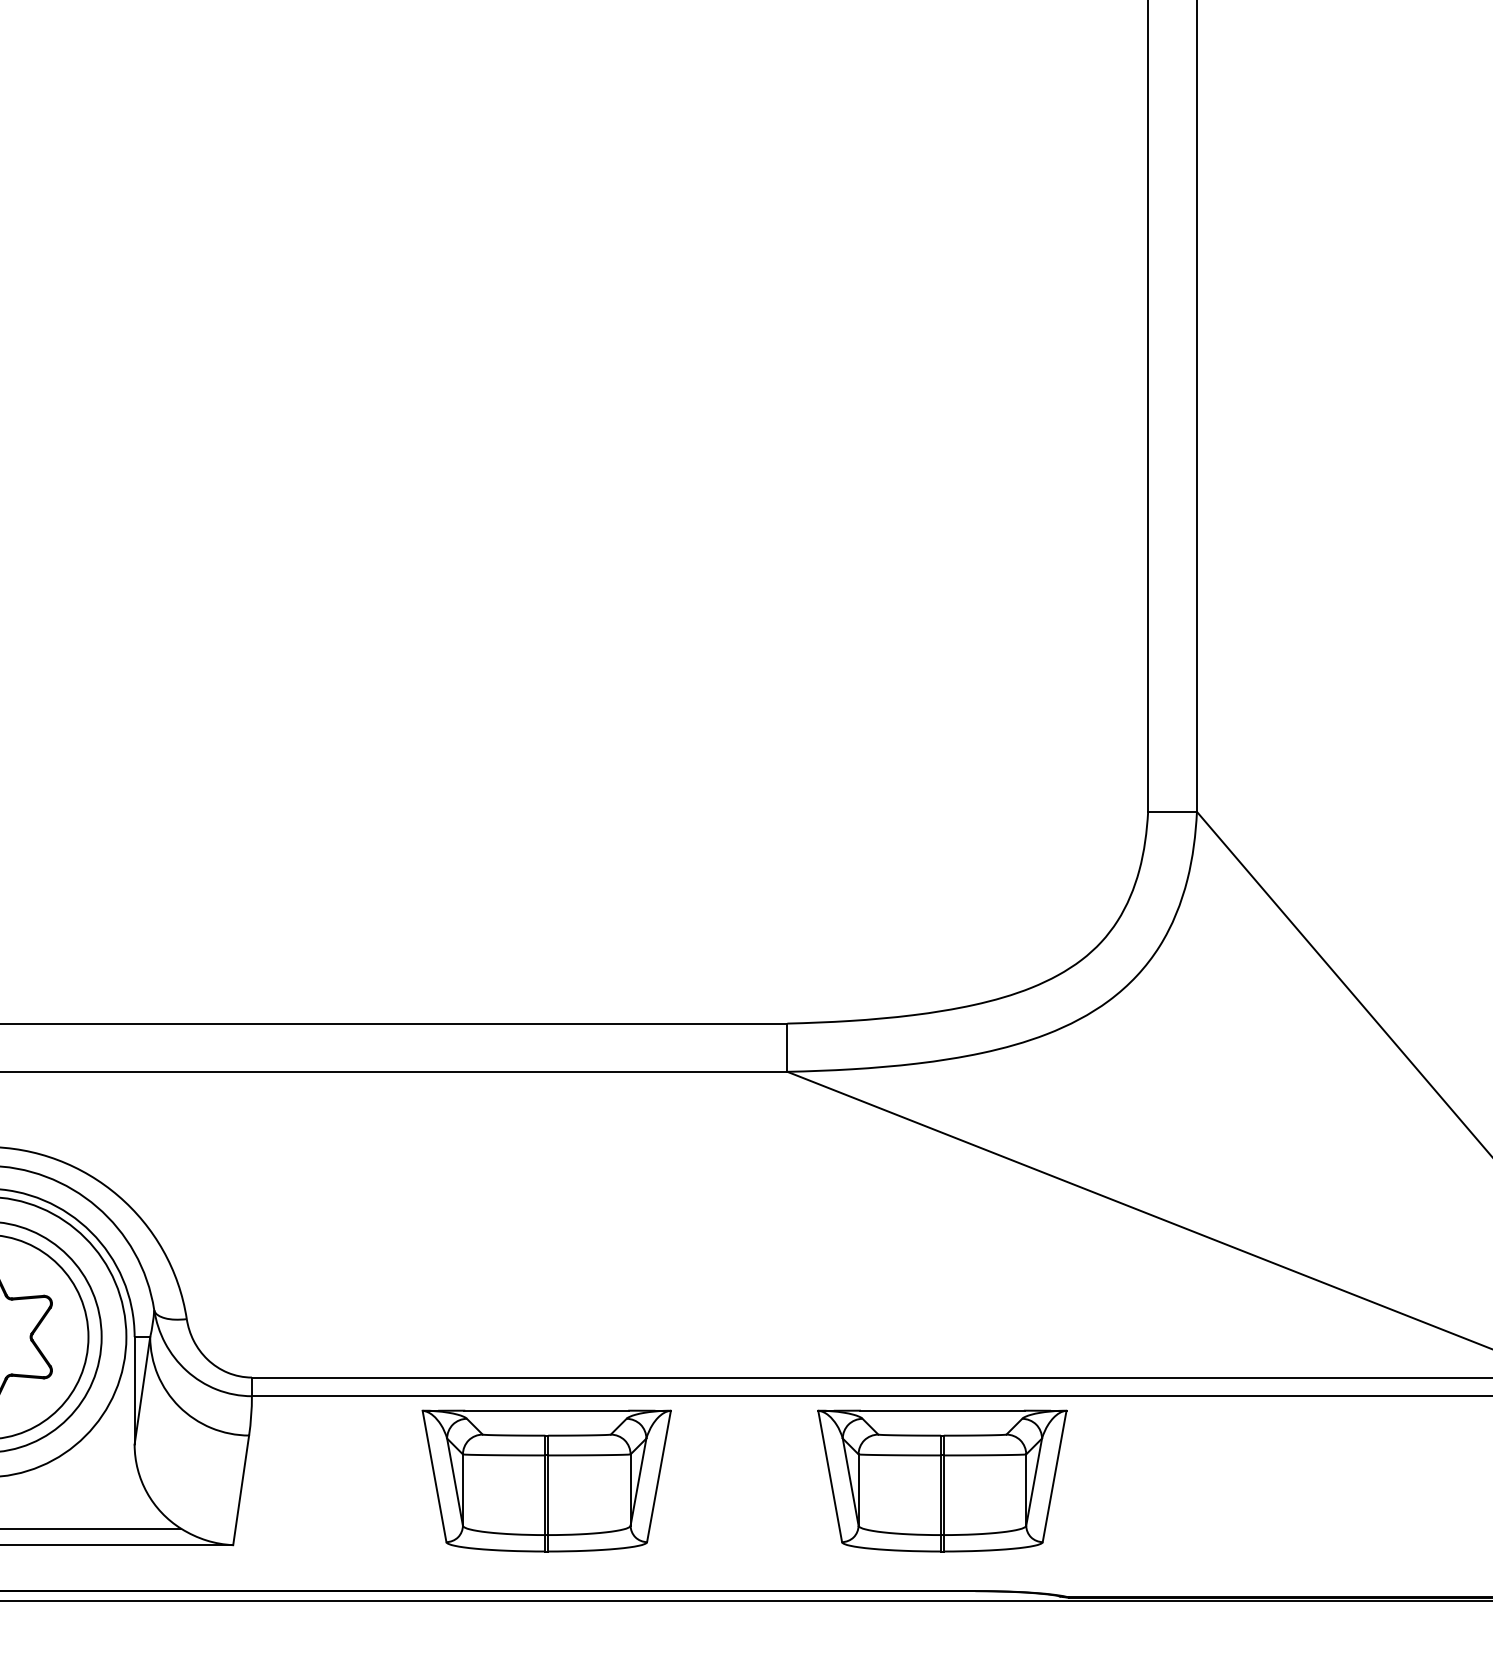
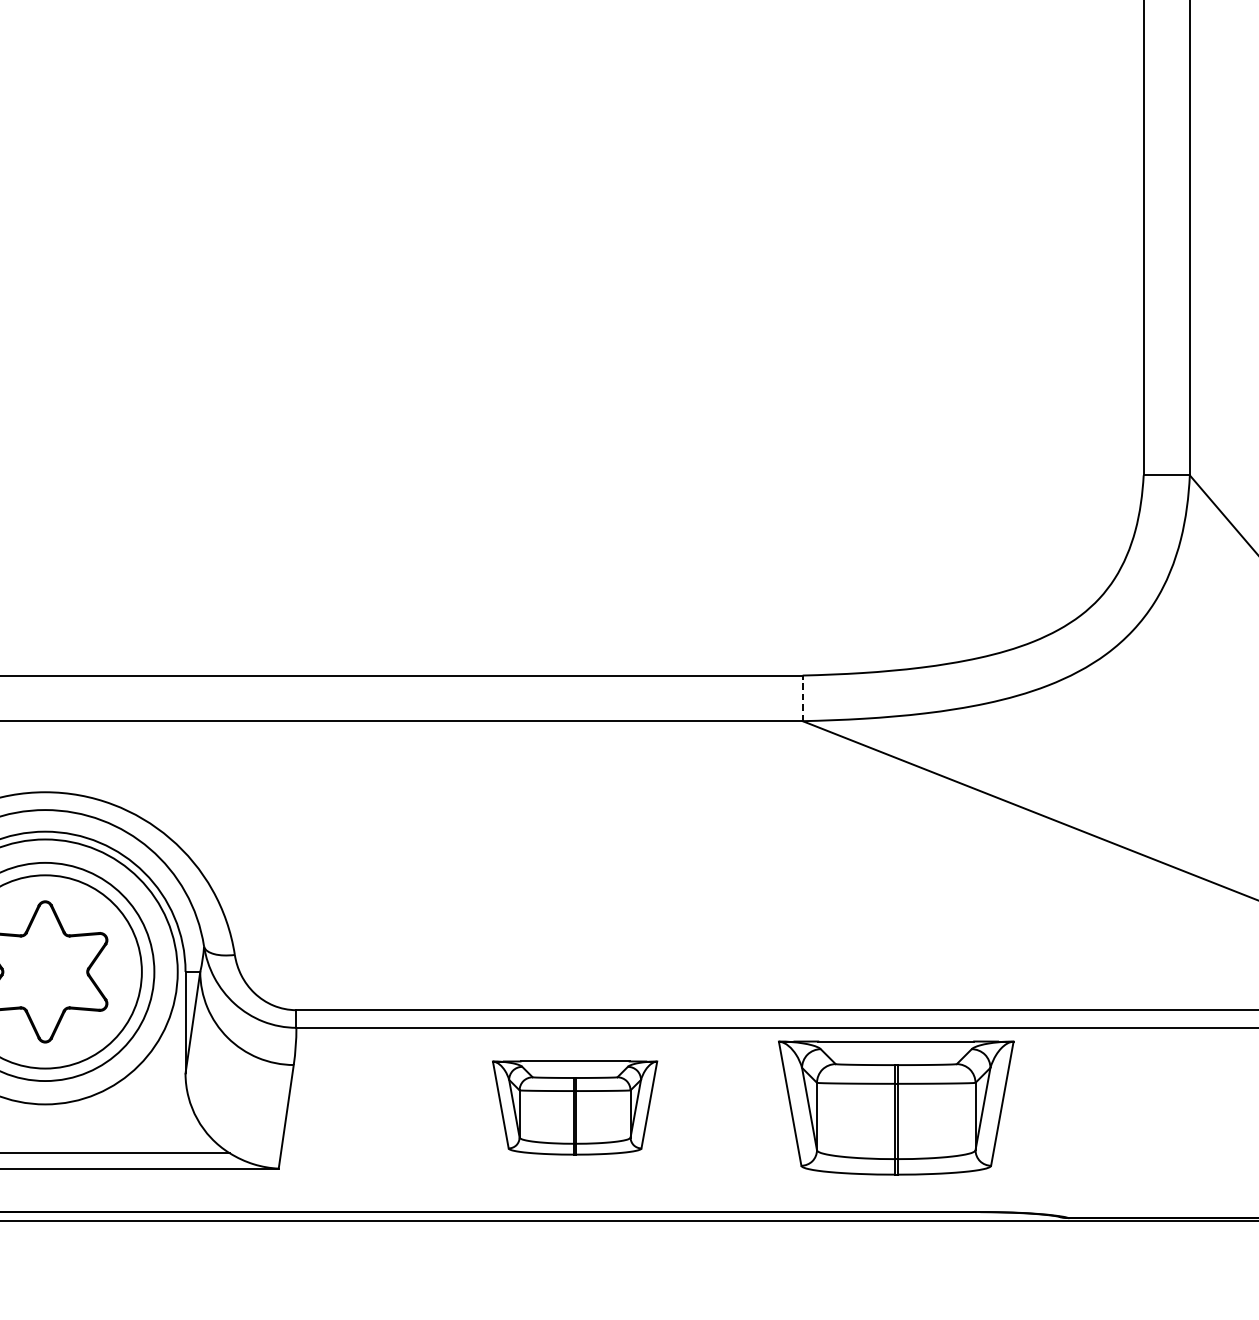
line: (787, 1047) -> (802, 698), solid -> dashed
part: (546, 1480) -> (574, 1107), size x0.7
part: (942, 1480) -> (896, 1107), moved

